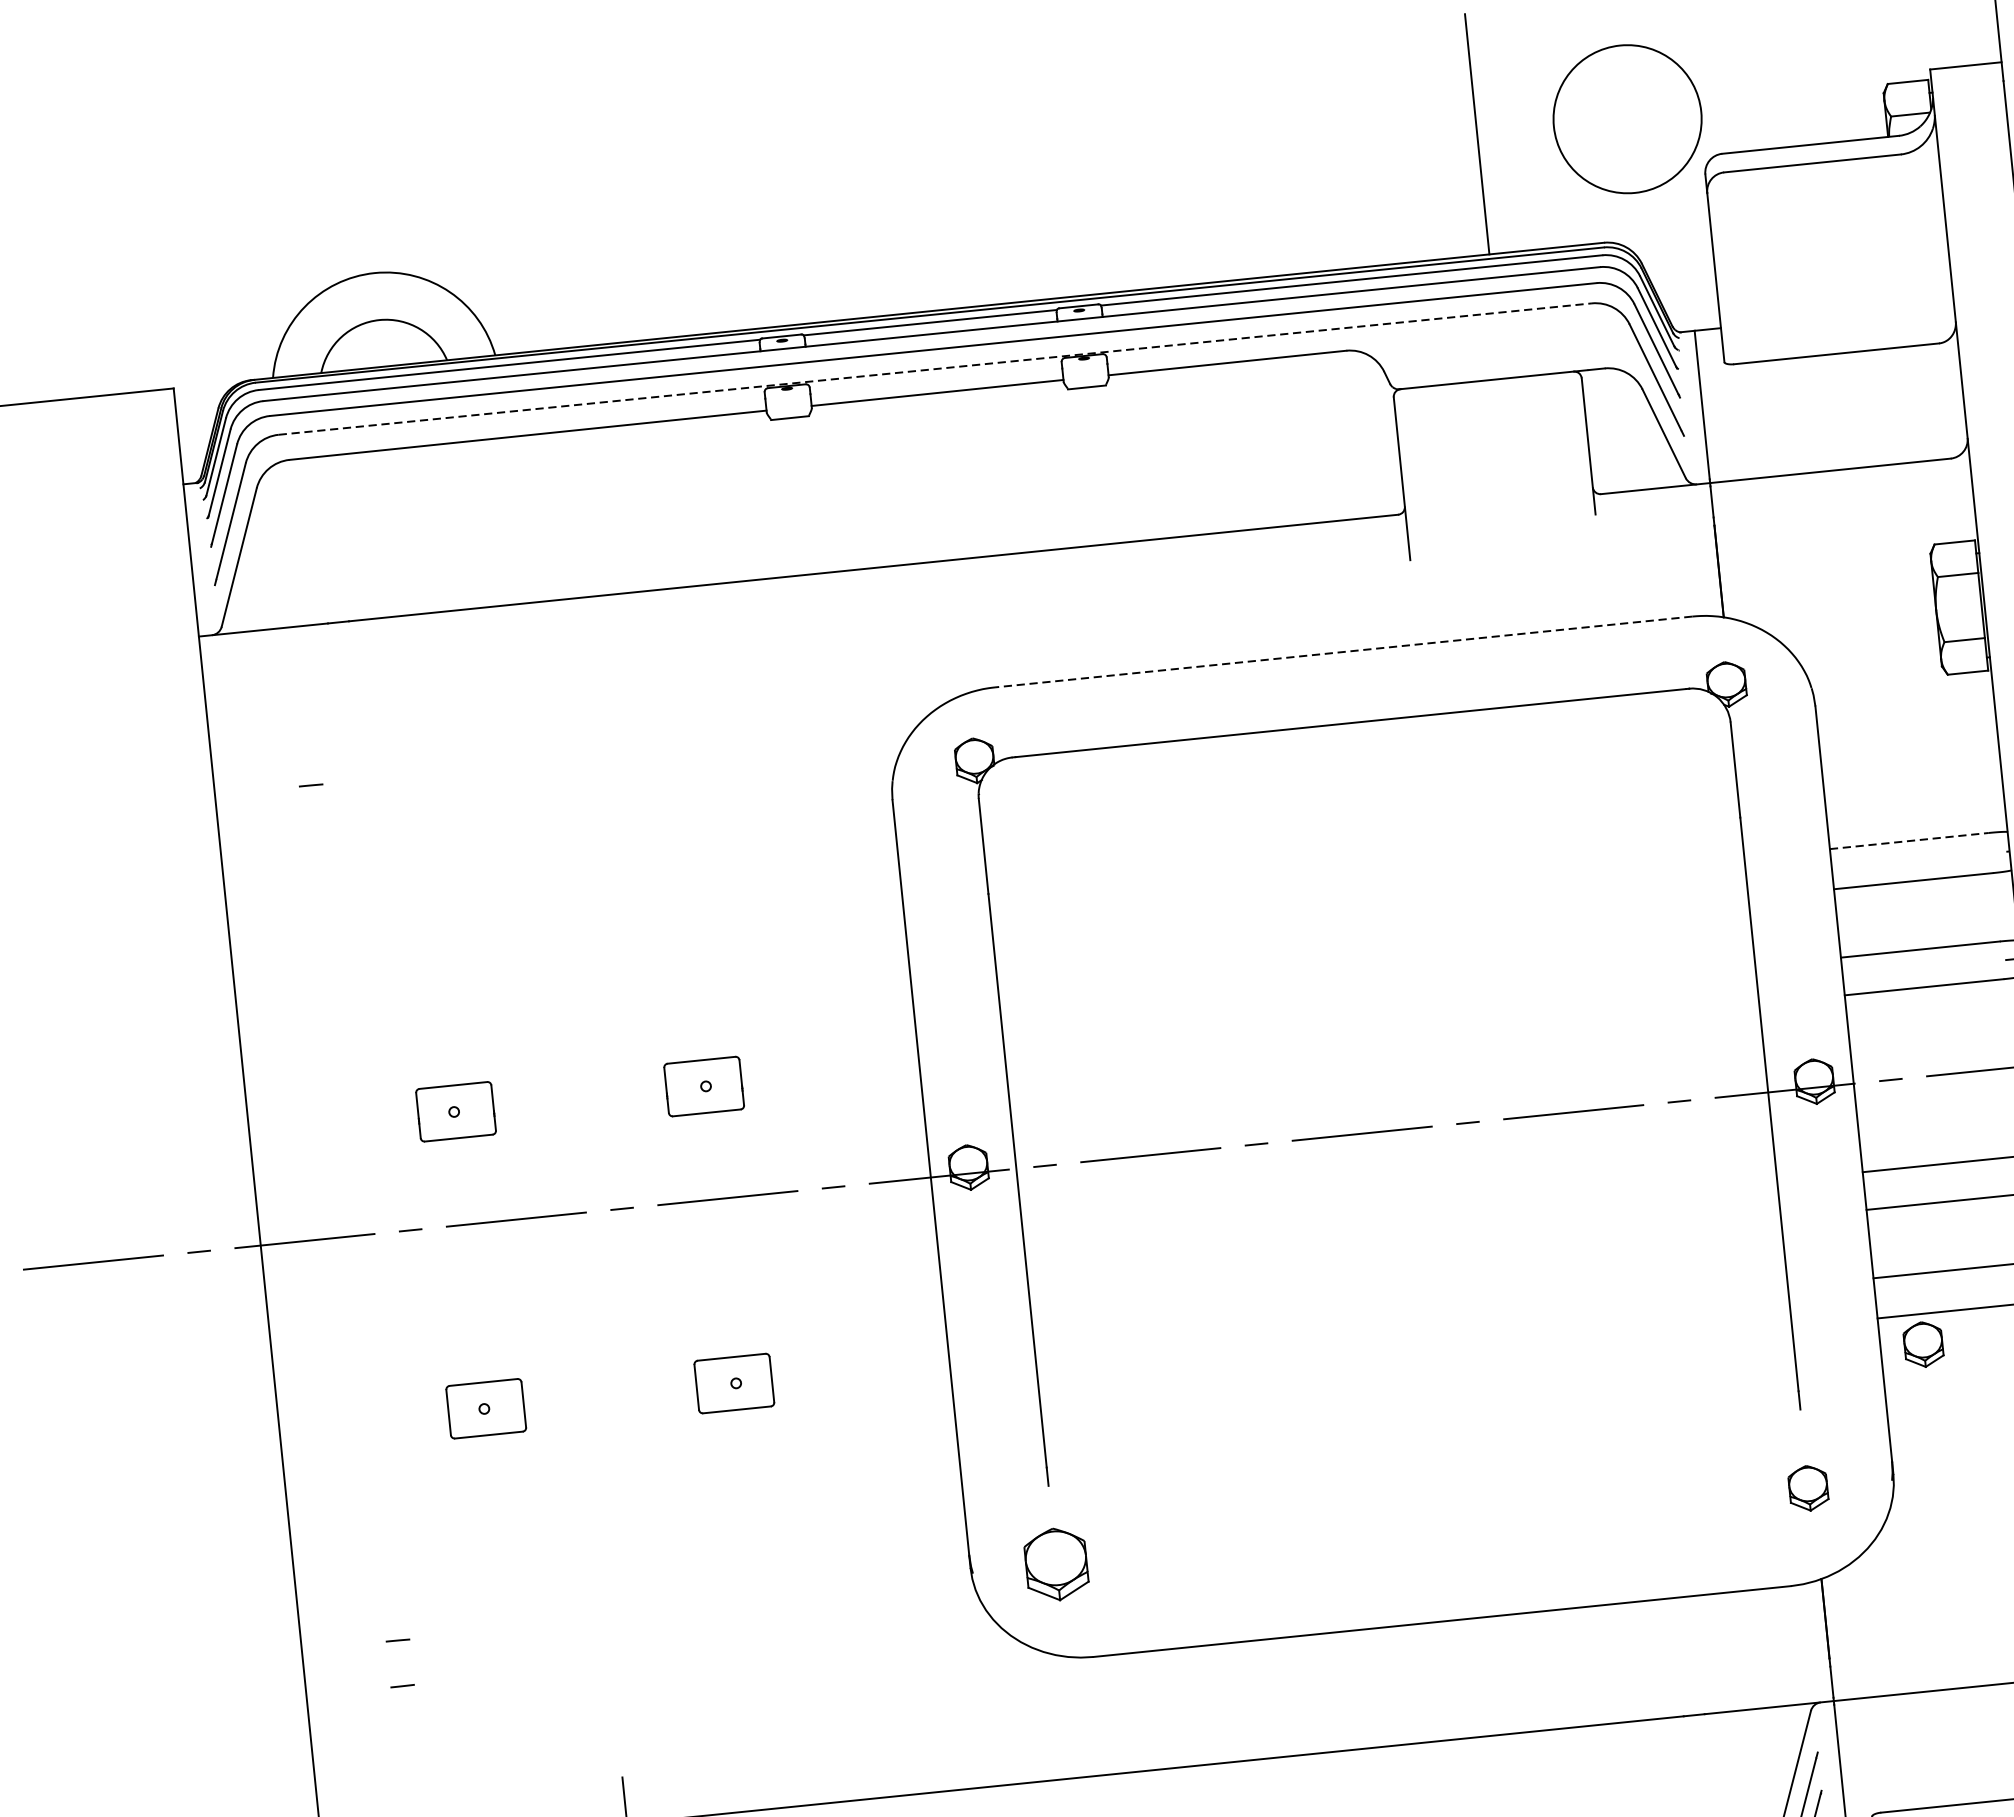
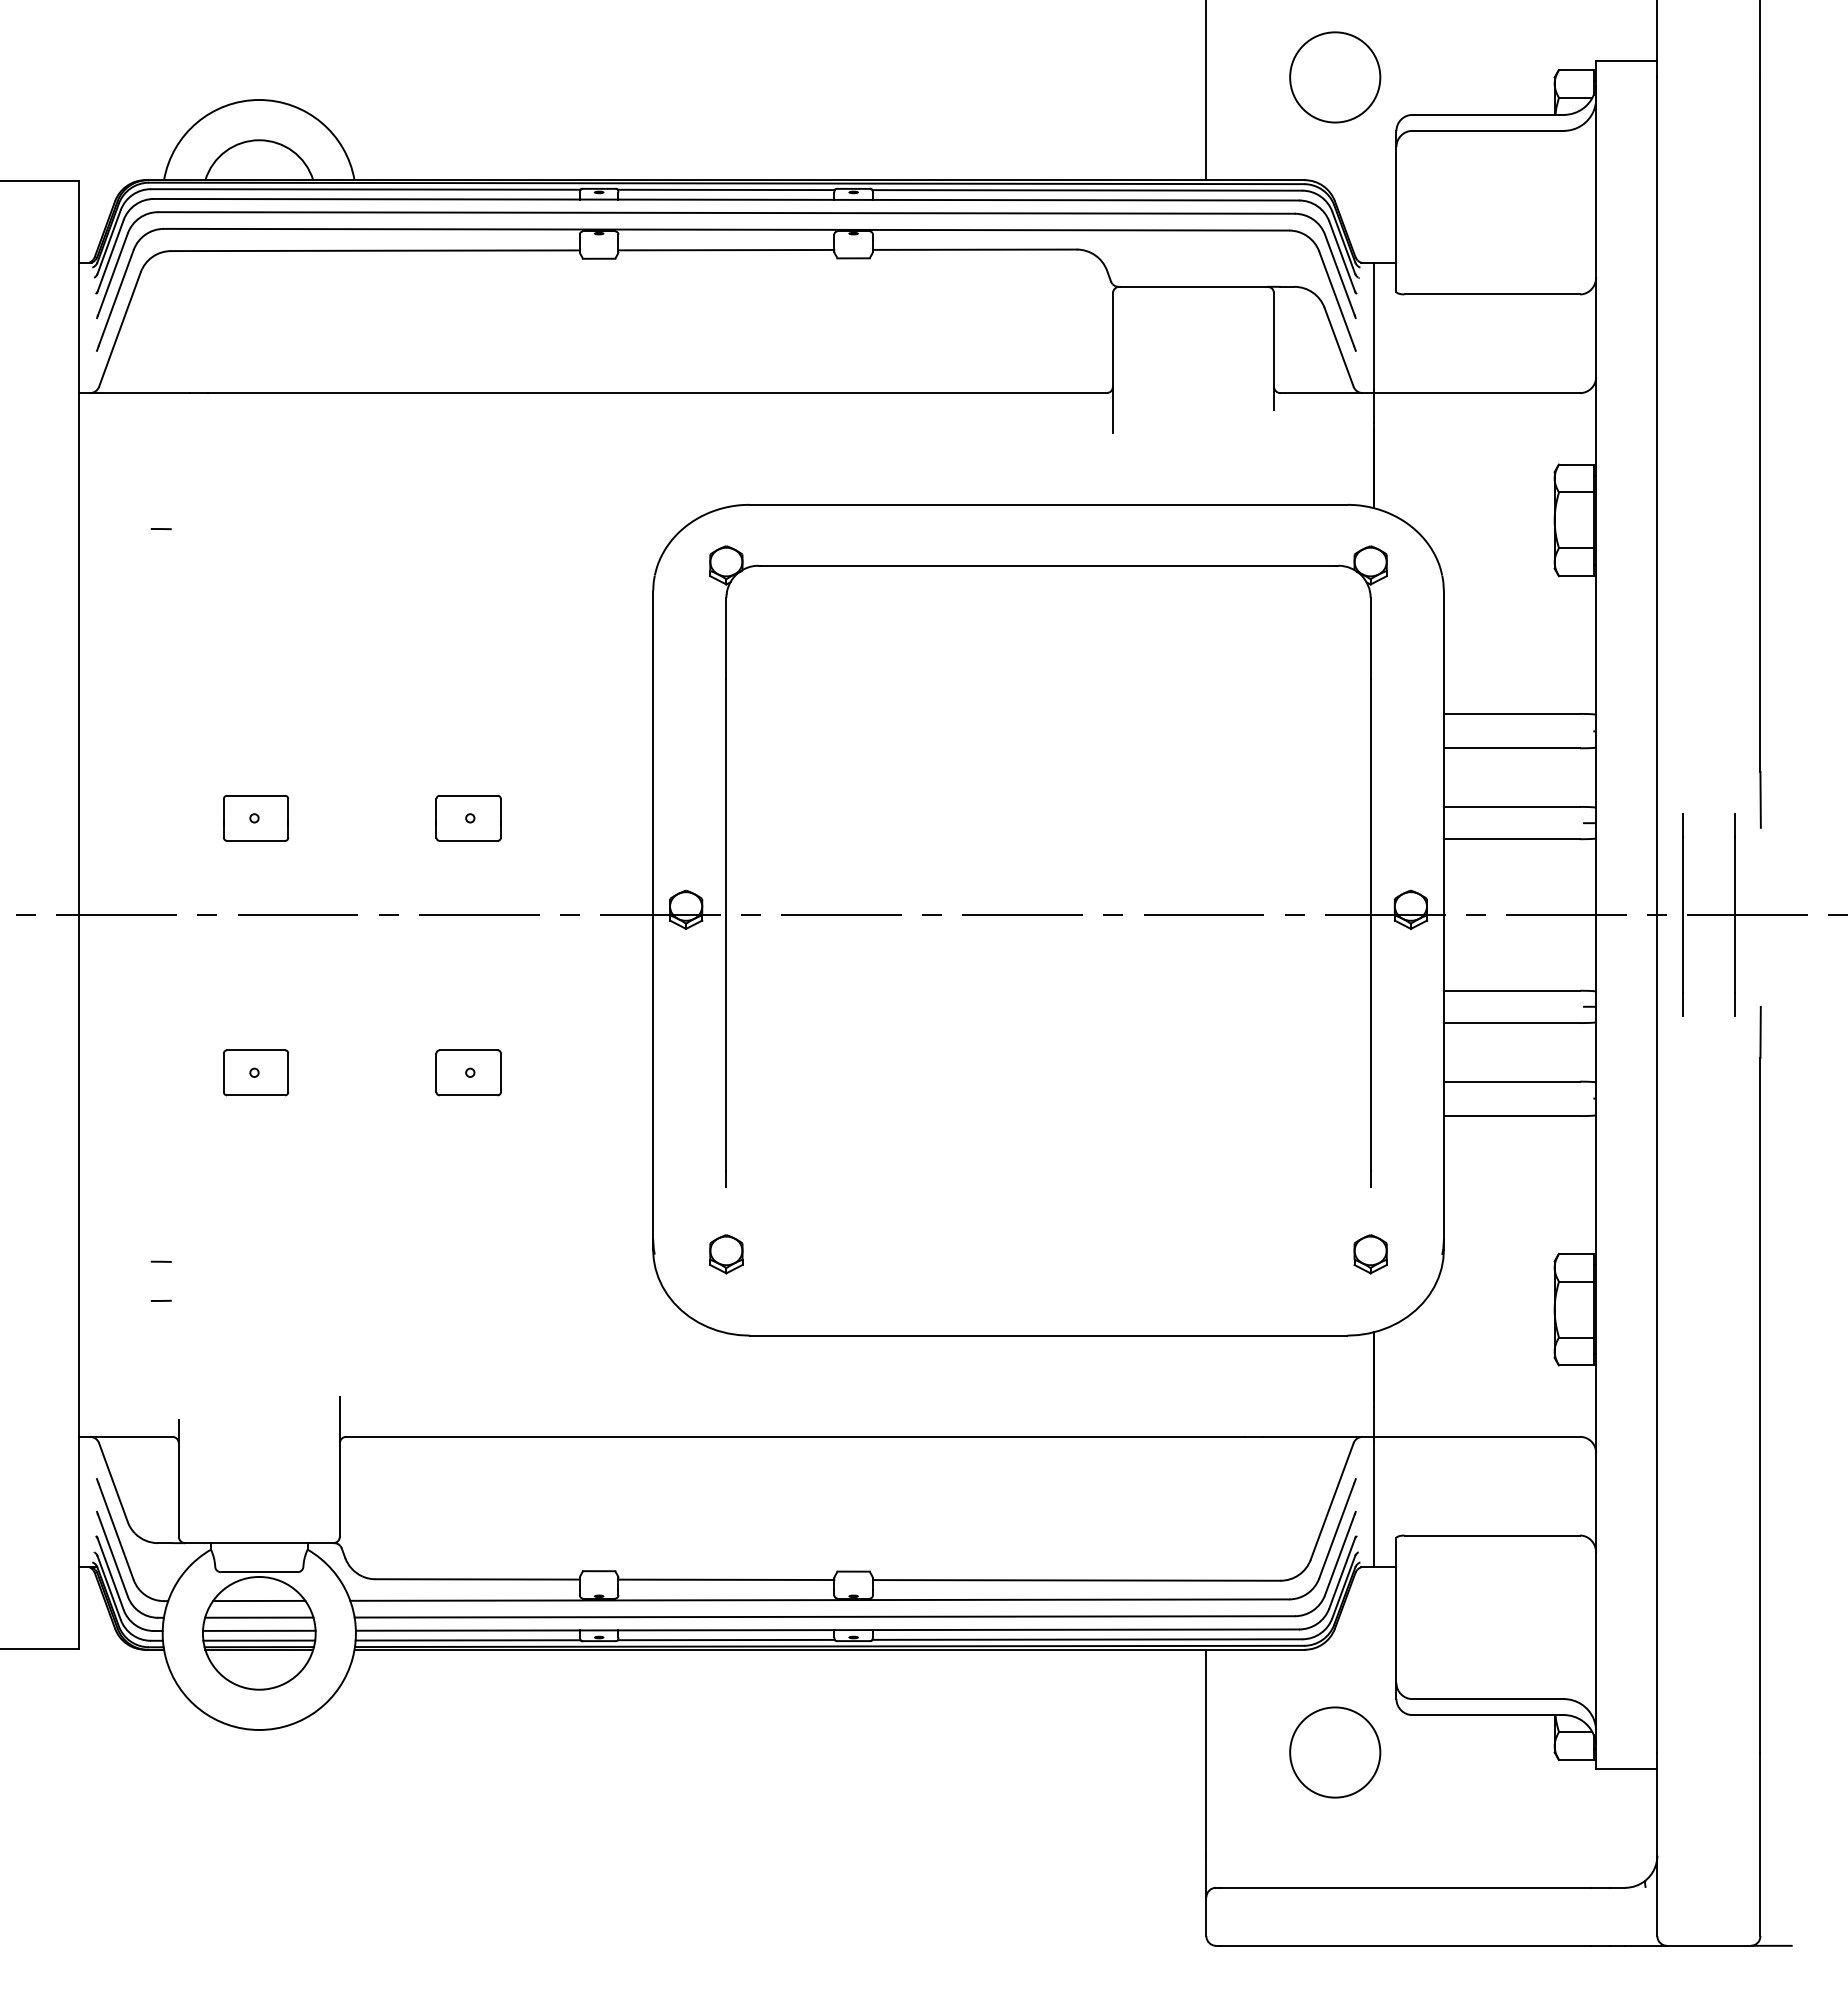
circle: (1627, 119) -> (1335, 77), size x0.71
line: (935, 368) -> (726, 229), dashed -> solid
line: (1343, 651) -> (1048, 504), dashed -> solid
line: (1909, 840) -> (1512, 713), dashed -> solid
part: (1923, 1344) -> (1480, 1142), removed
part: (1056, 1565) -> (726, 1254), size x0.62

